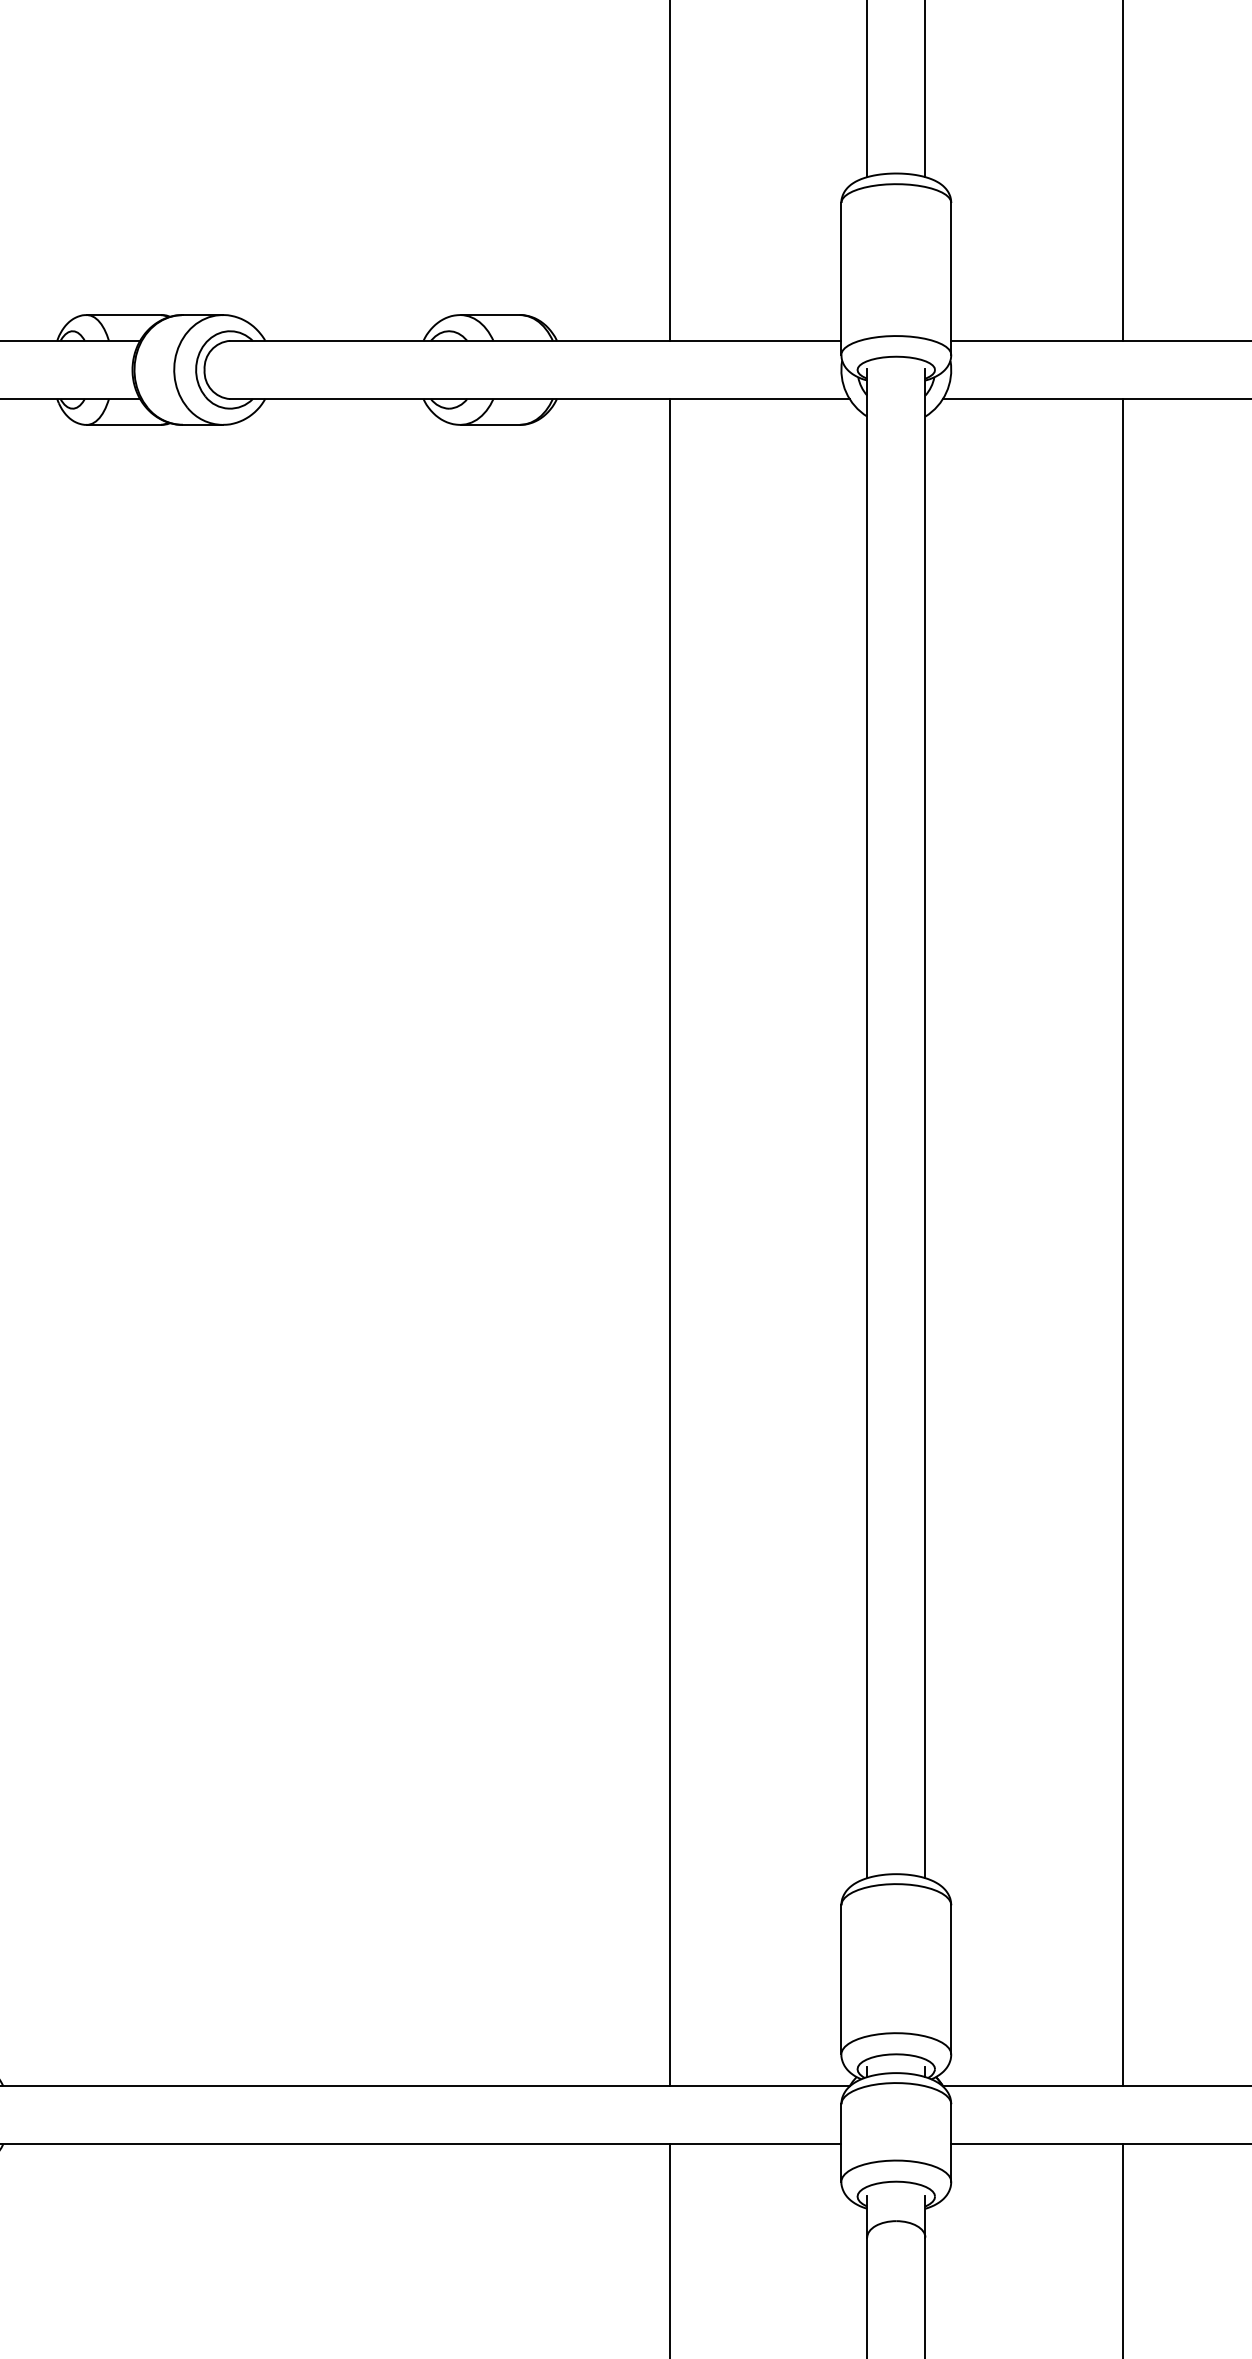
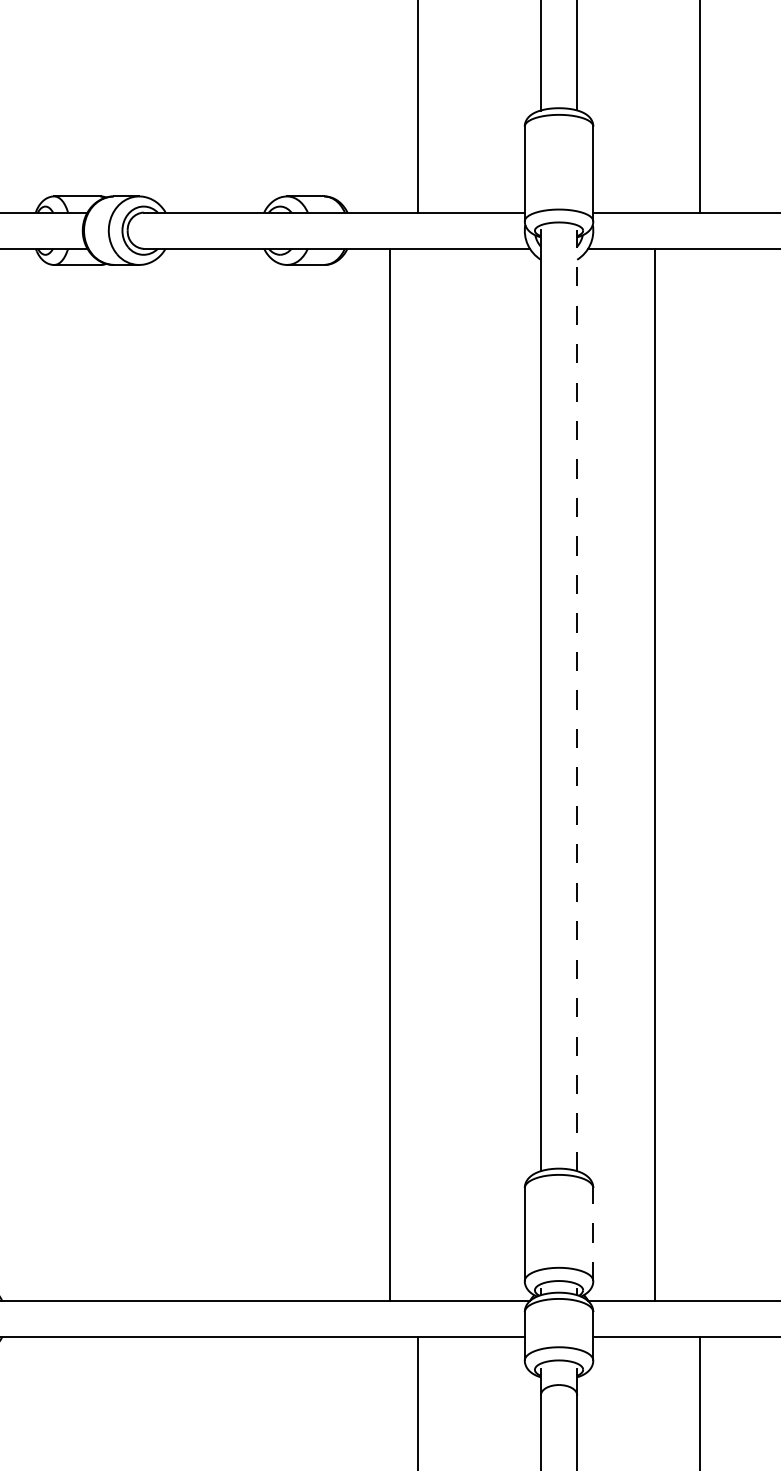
line: (925, 1123) -> (577, 700), solid -> dashed
line: (669, 1242) -> (389, 774), moved
line: (1123, 1242) -> (655, 774), moved
line: (951, 1979) -> (593, 1234), solid -> dashed

